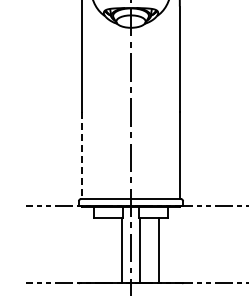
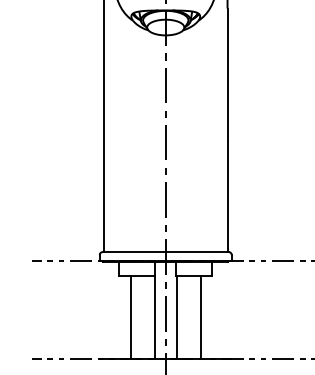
line: (82, 155) -> (104, 196), dashed -> solid
line: (103, 250) -> (130, 317), added

